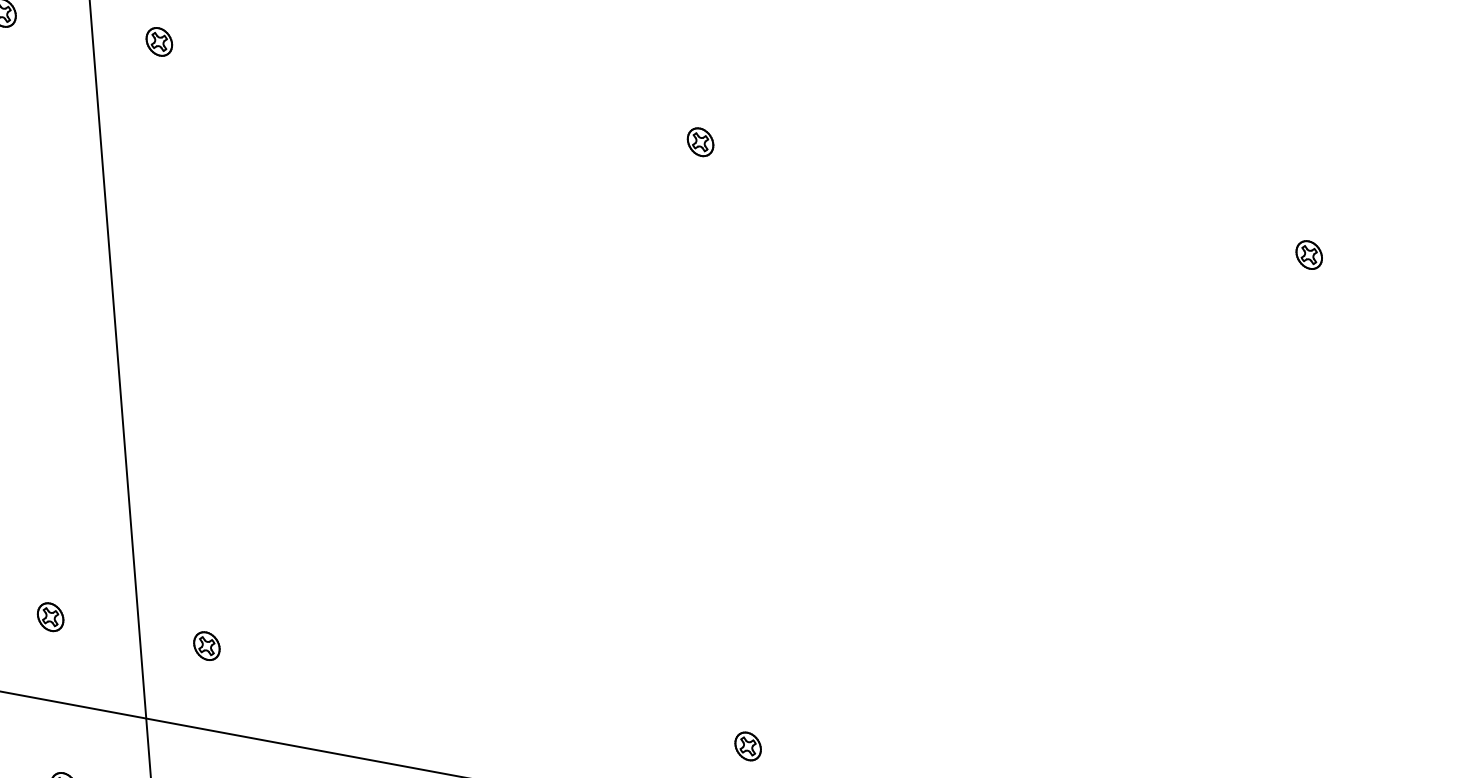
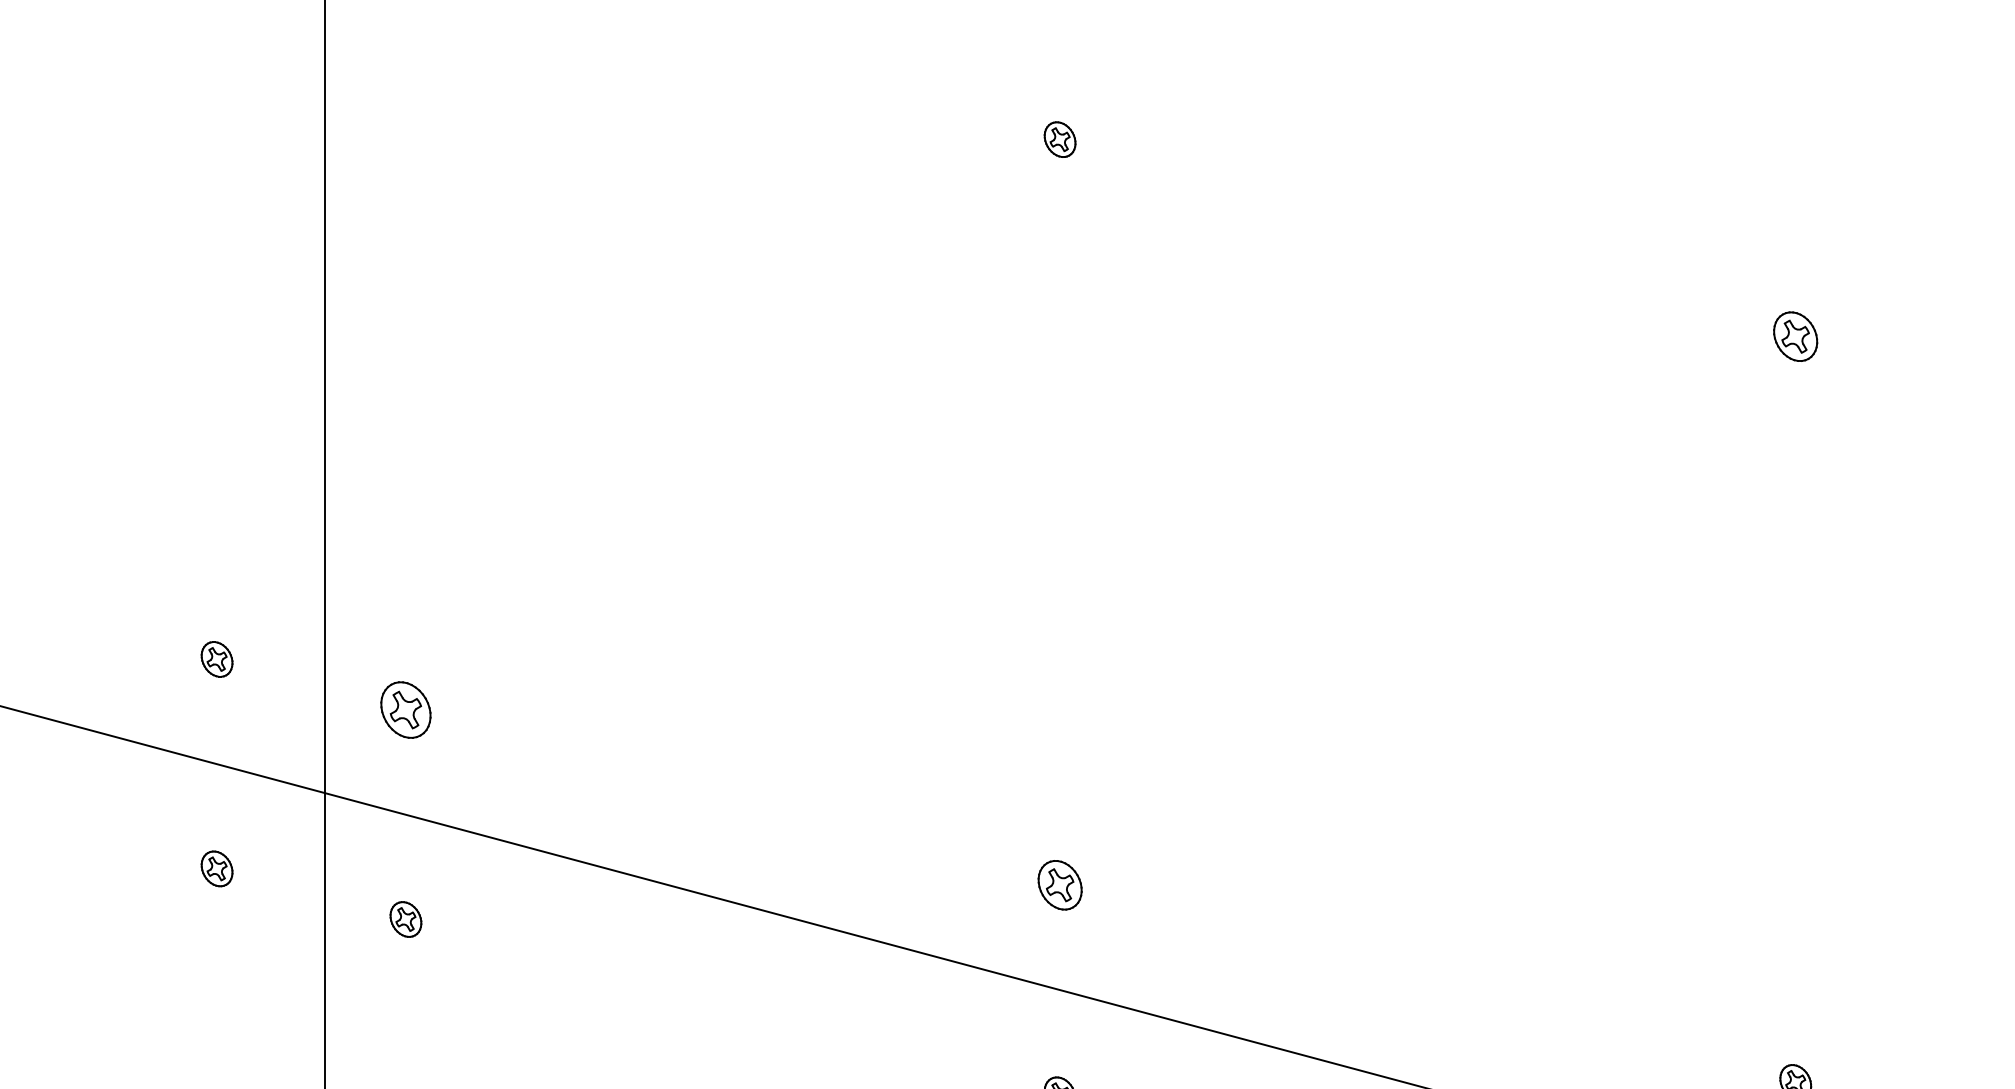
part: (1309, 254) -> (1795, 336), size x1.4
part: (206, 645) -> (405, 709), size x1.6
part: (747, 746) -> (1059, 885), size x1.4

